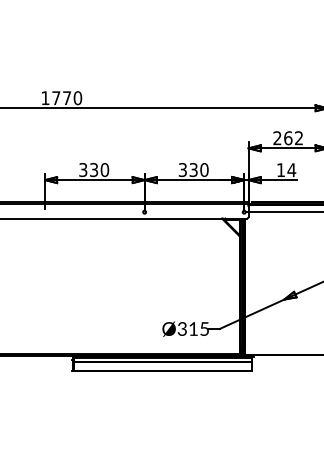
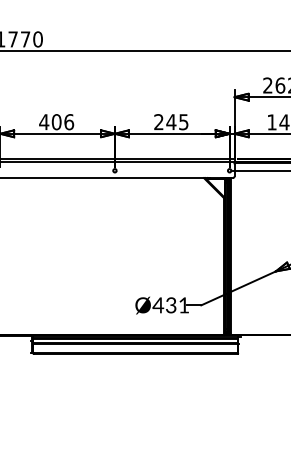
text: (93, 170) -> (56, 122), 330 -> 406
text: (193, 170) -> (171, 122), 330 -> 245
text: (192, 328) -> (170, 304), Ø315 -> Ø431

